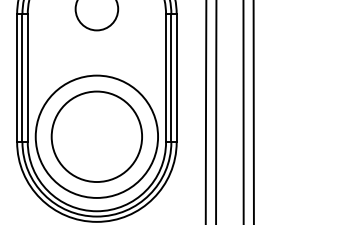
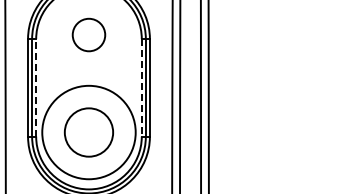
line: (28, 77) -> (36, 87), solid -> dashed
line: (165, 77) -> (141, 87), solid -> dashed
circle: (96, 136) -> (88, 132), size x0.7

